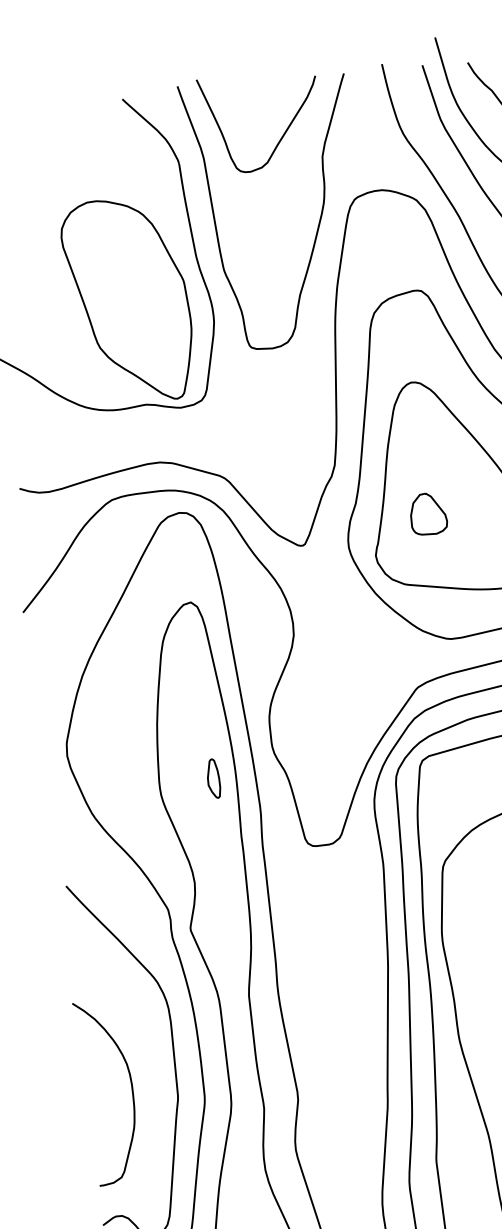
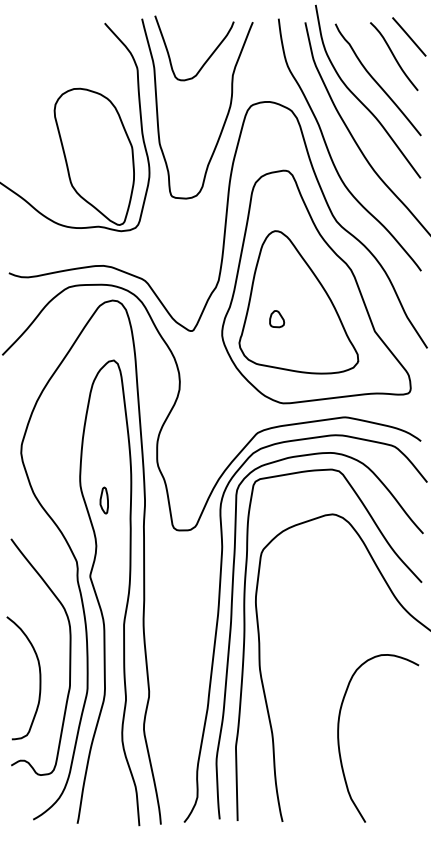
part: (427, 513) -> (276, 318), size x0.6
part: (212, 778) -> (103, 500), moved

